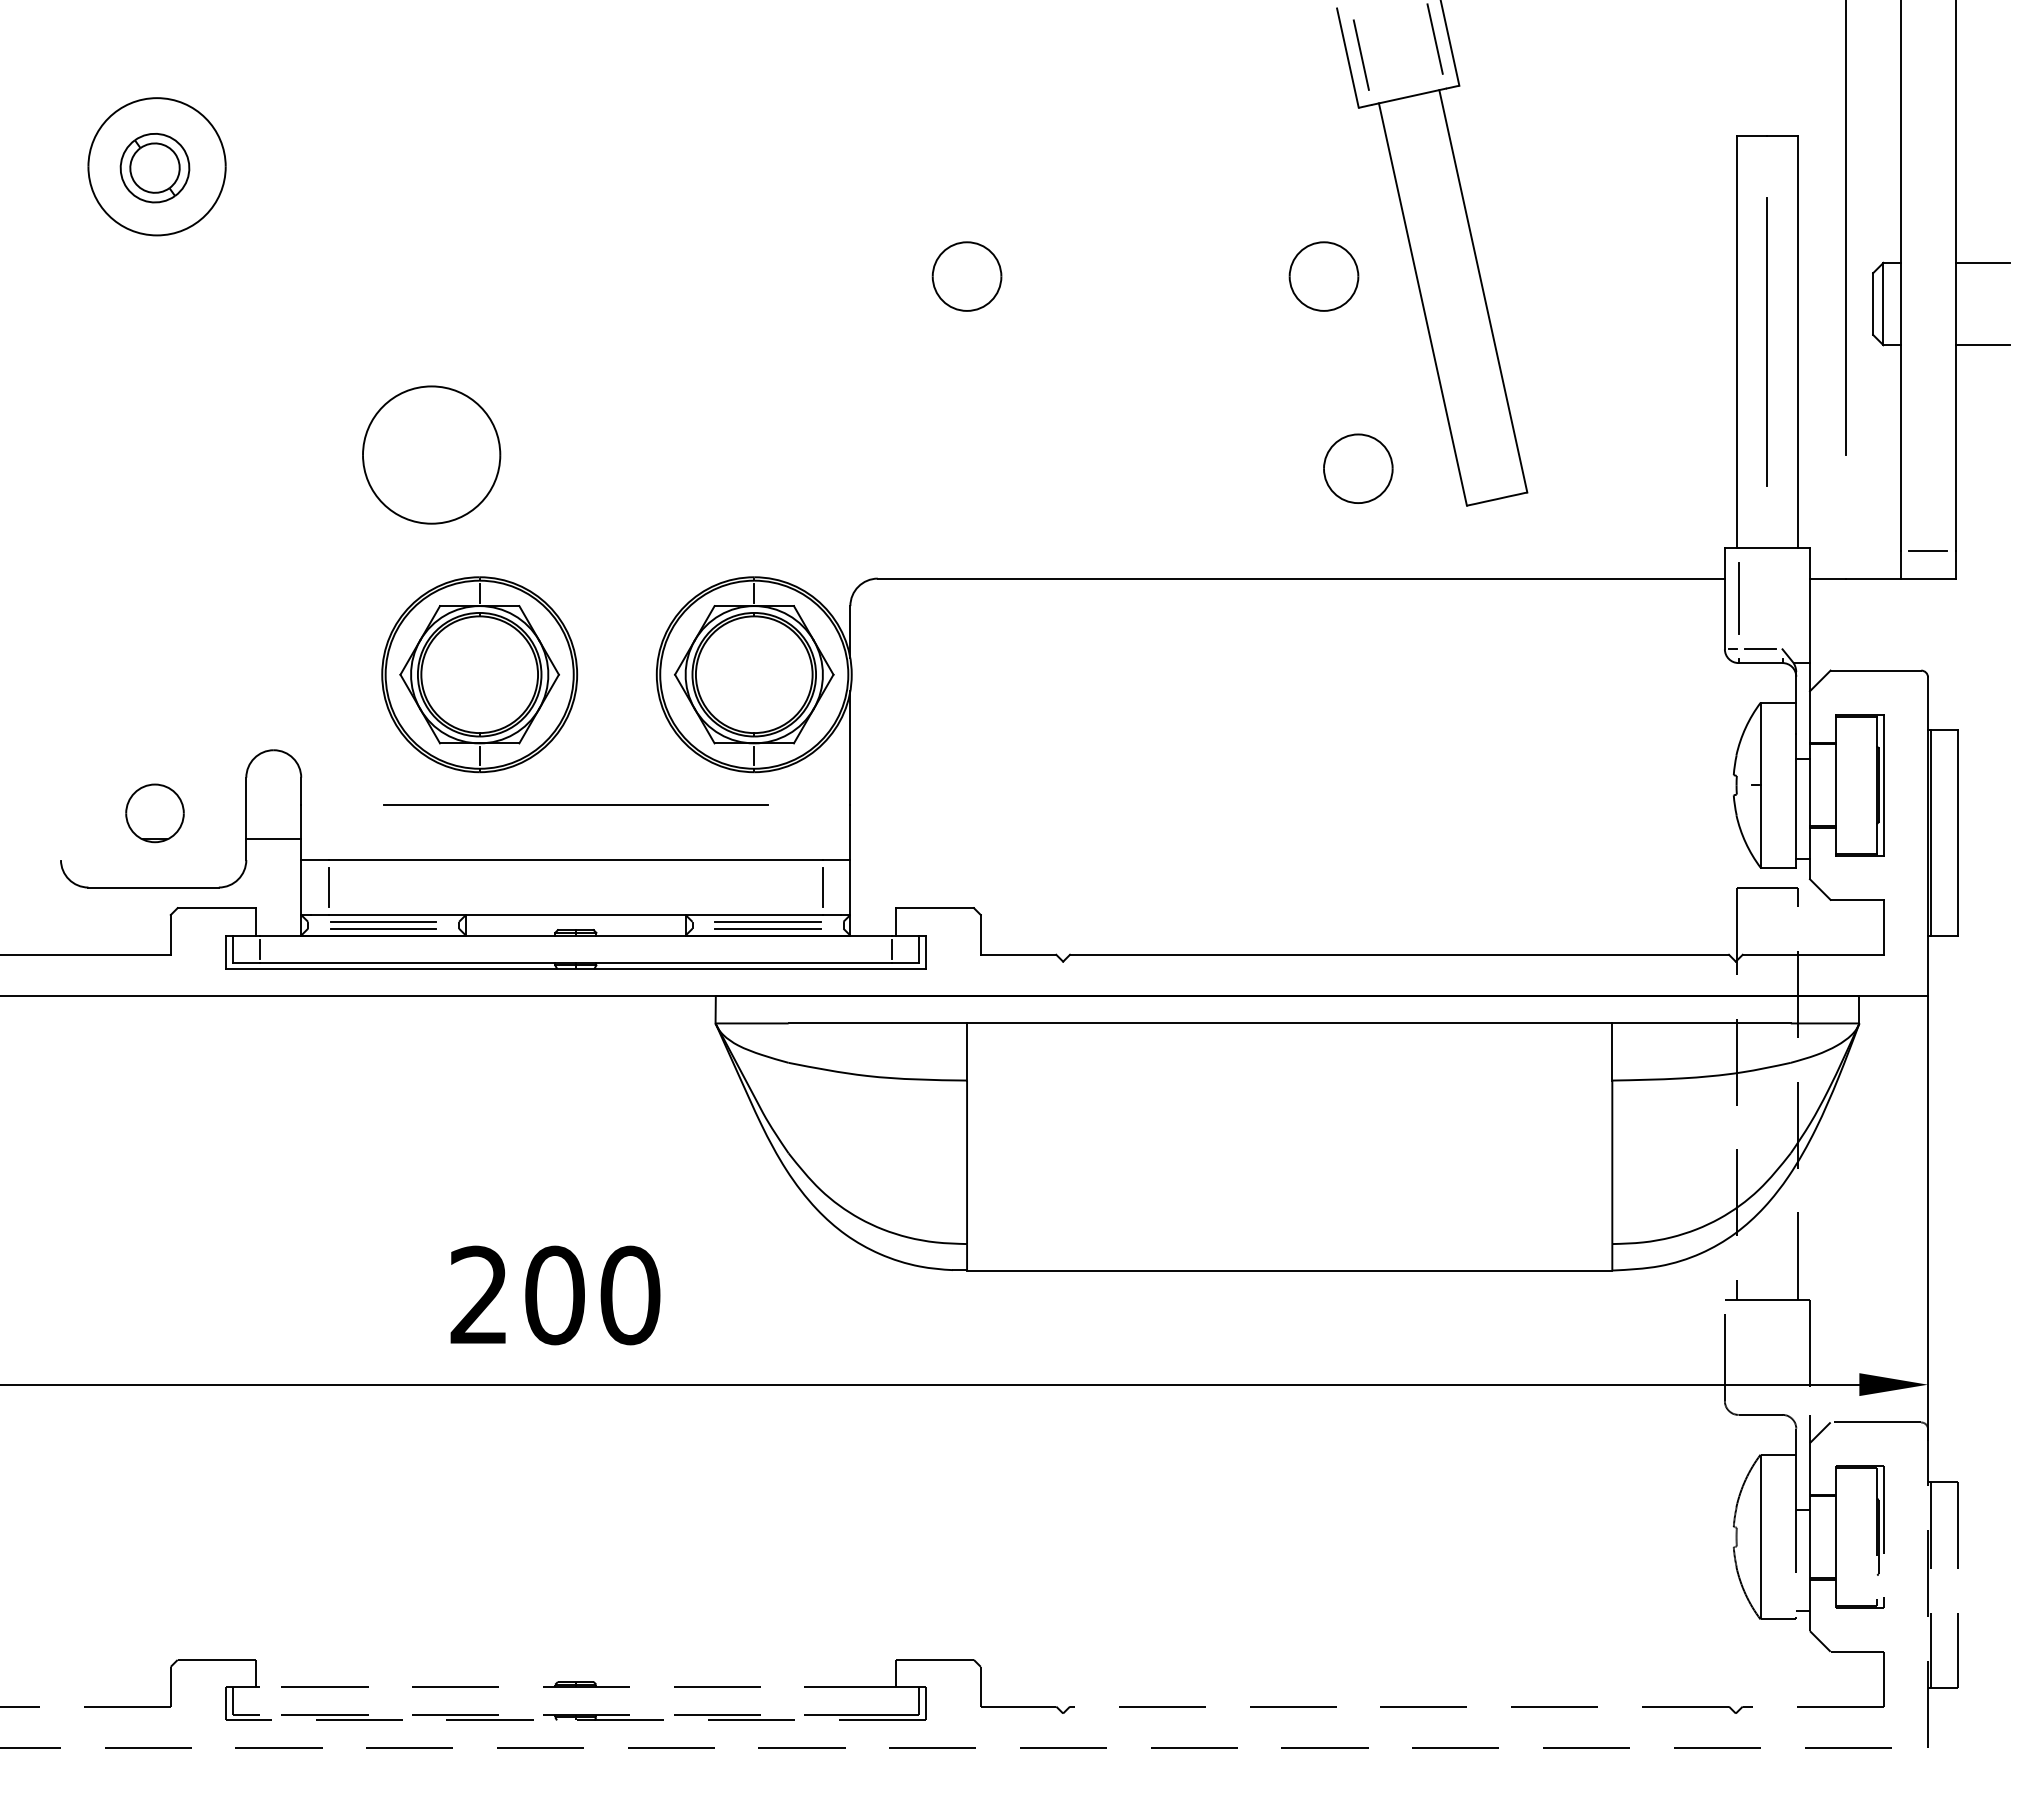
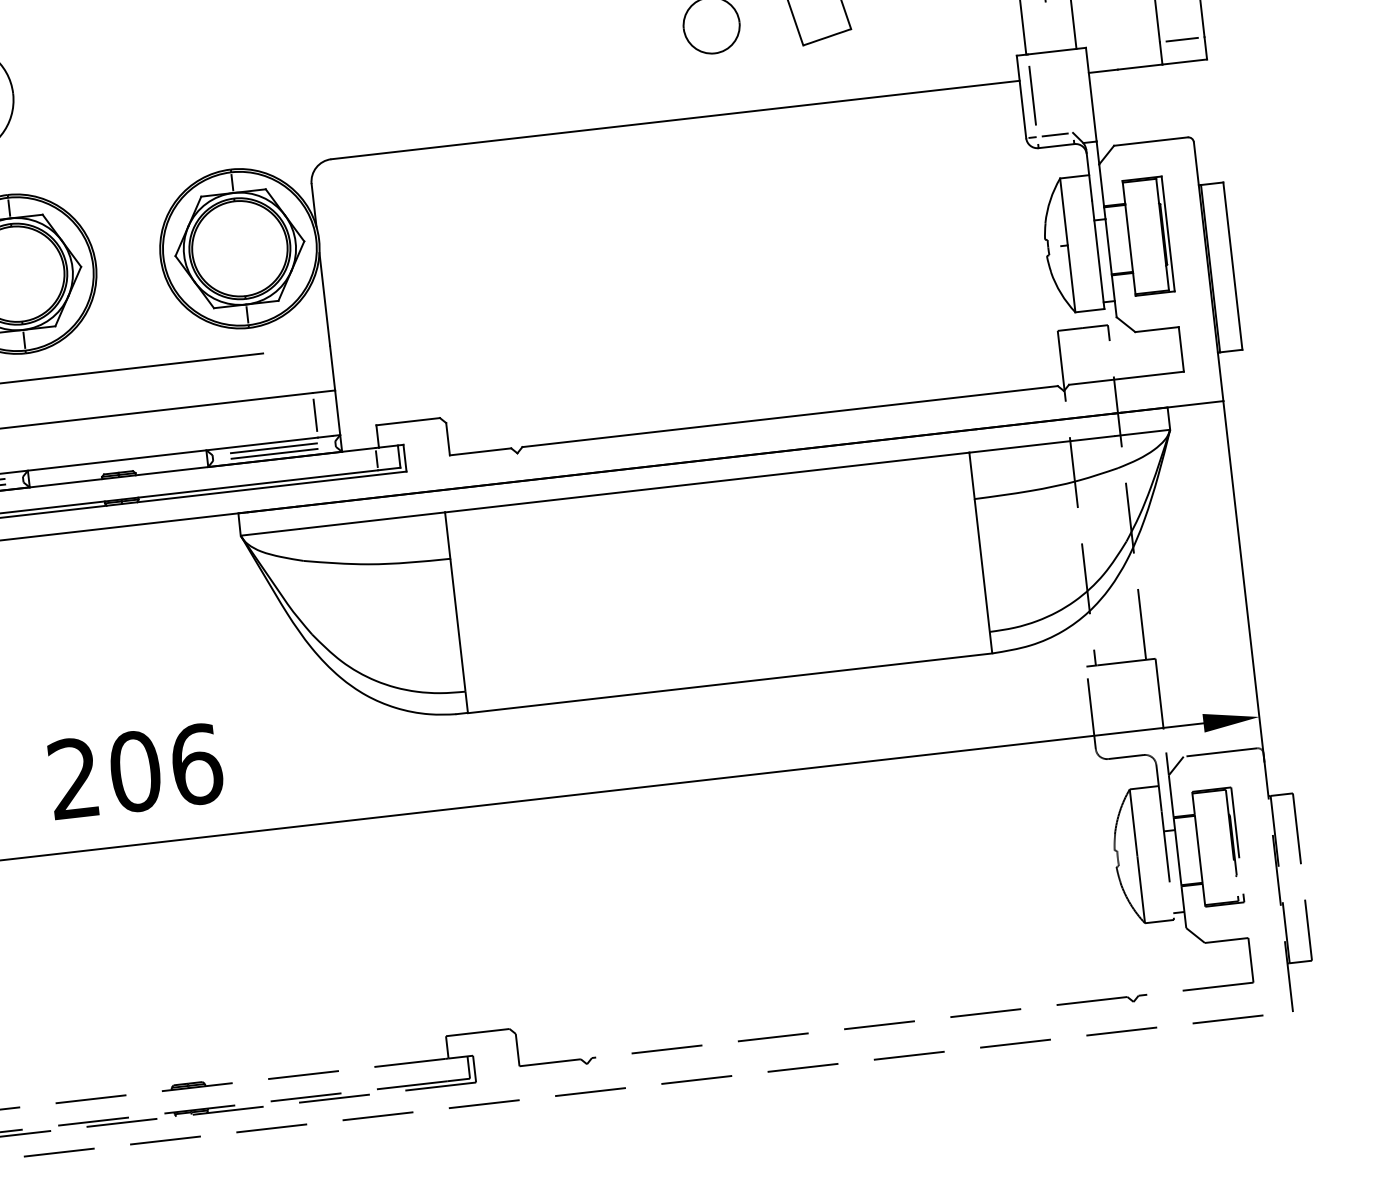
text: (630, 1295) -> (196, 764), 200 -> 206

